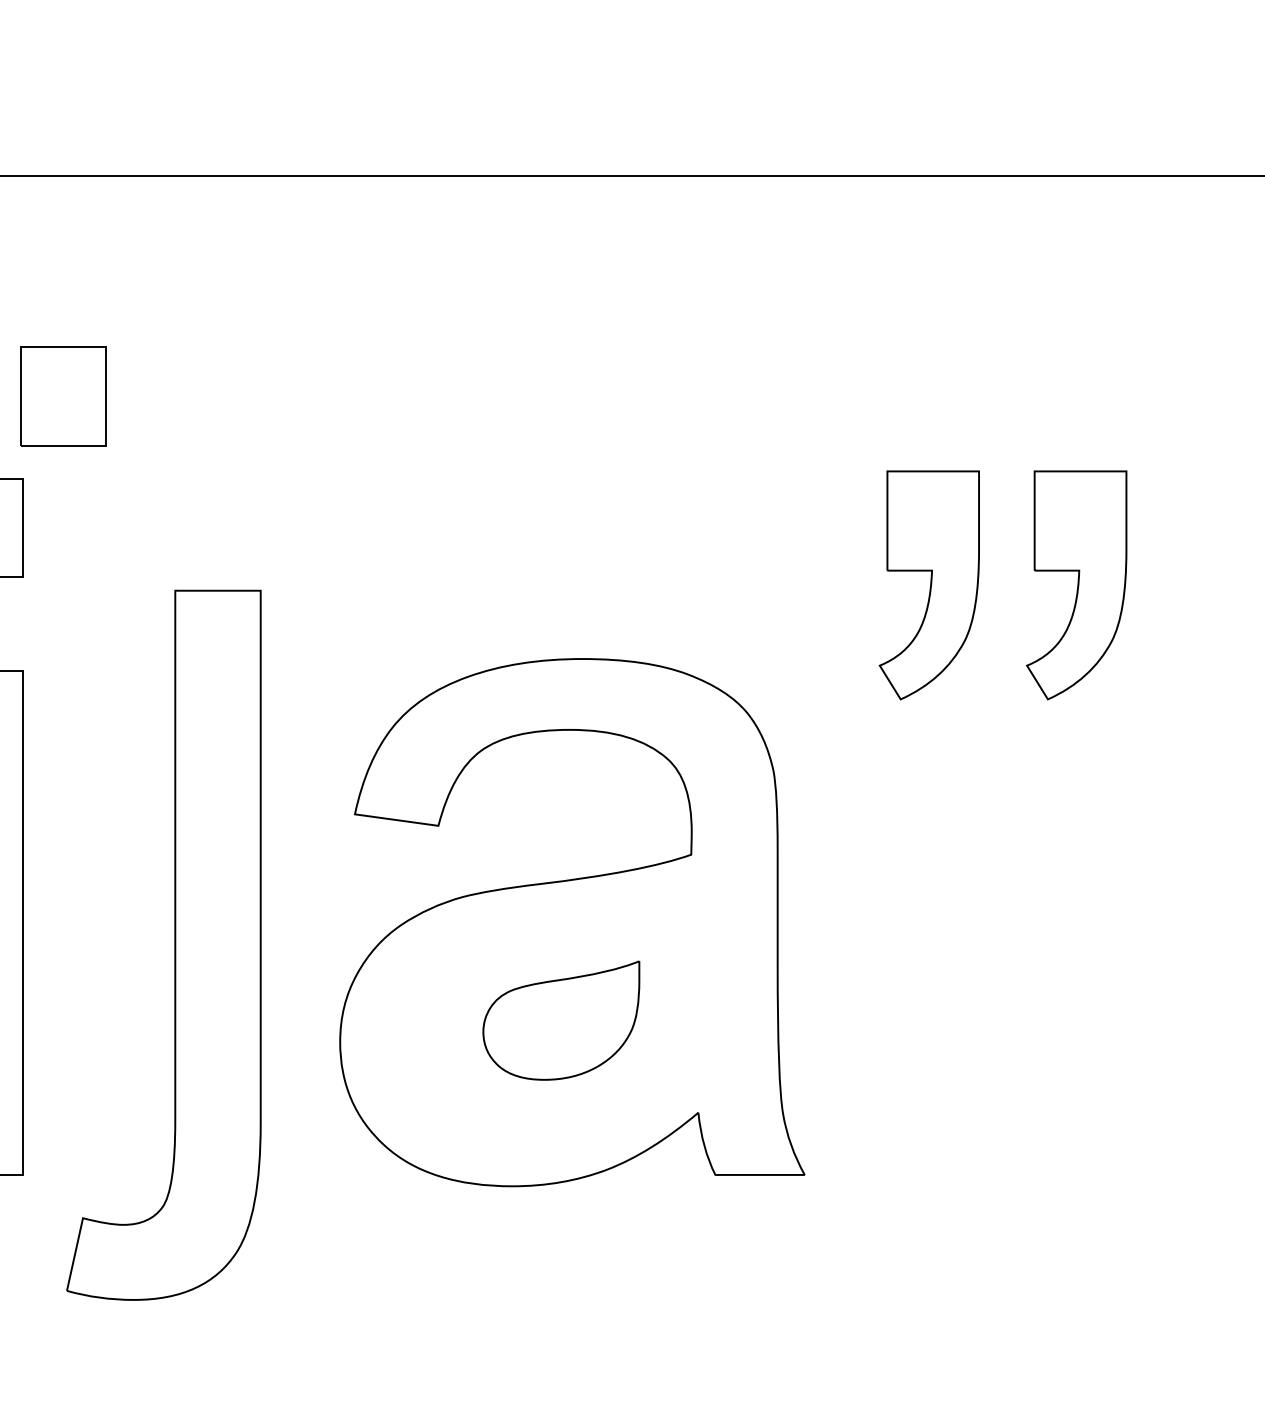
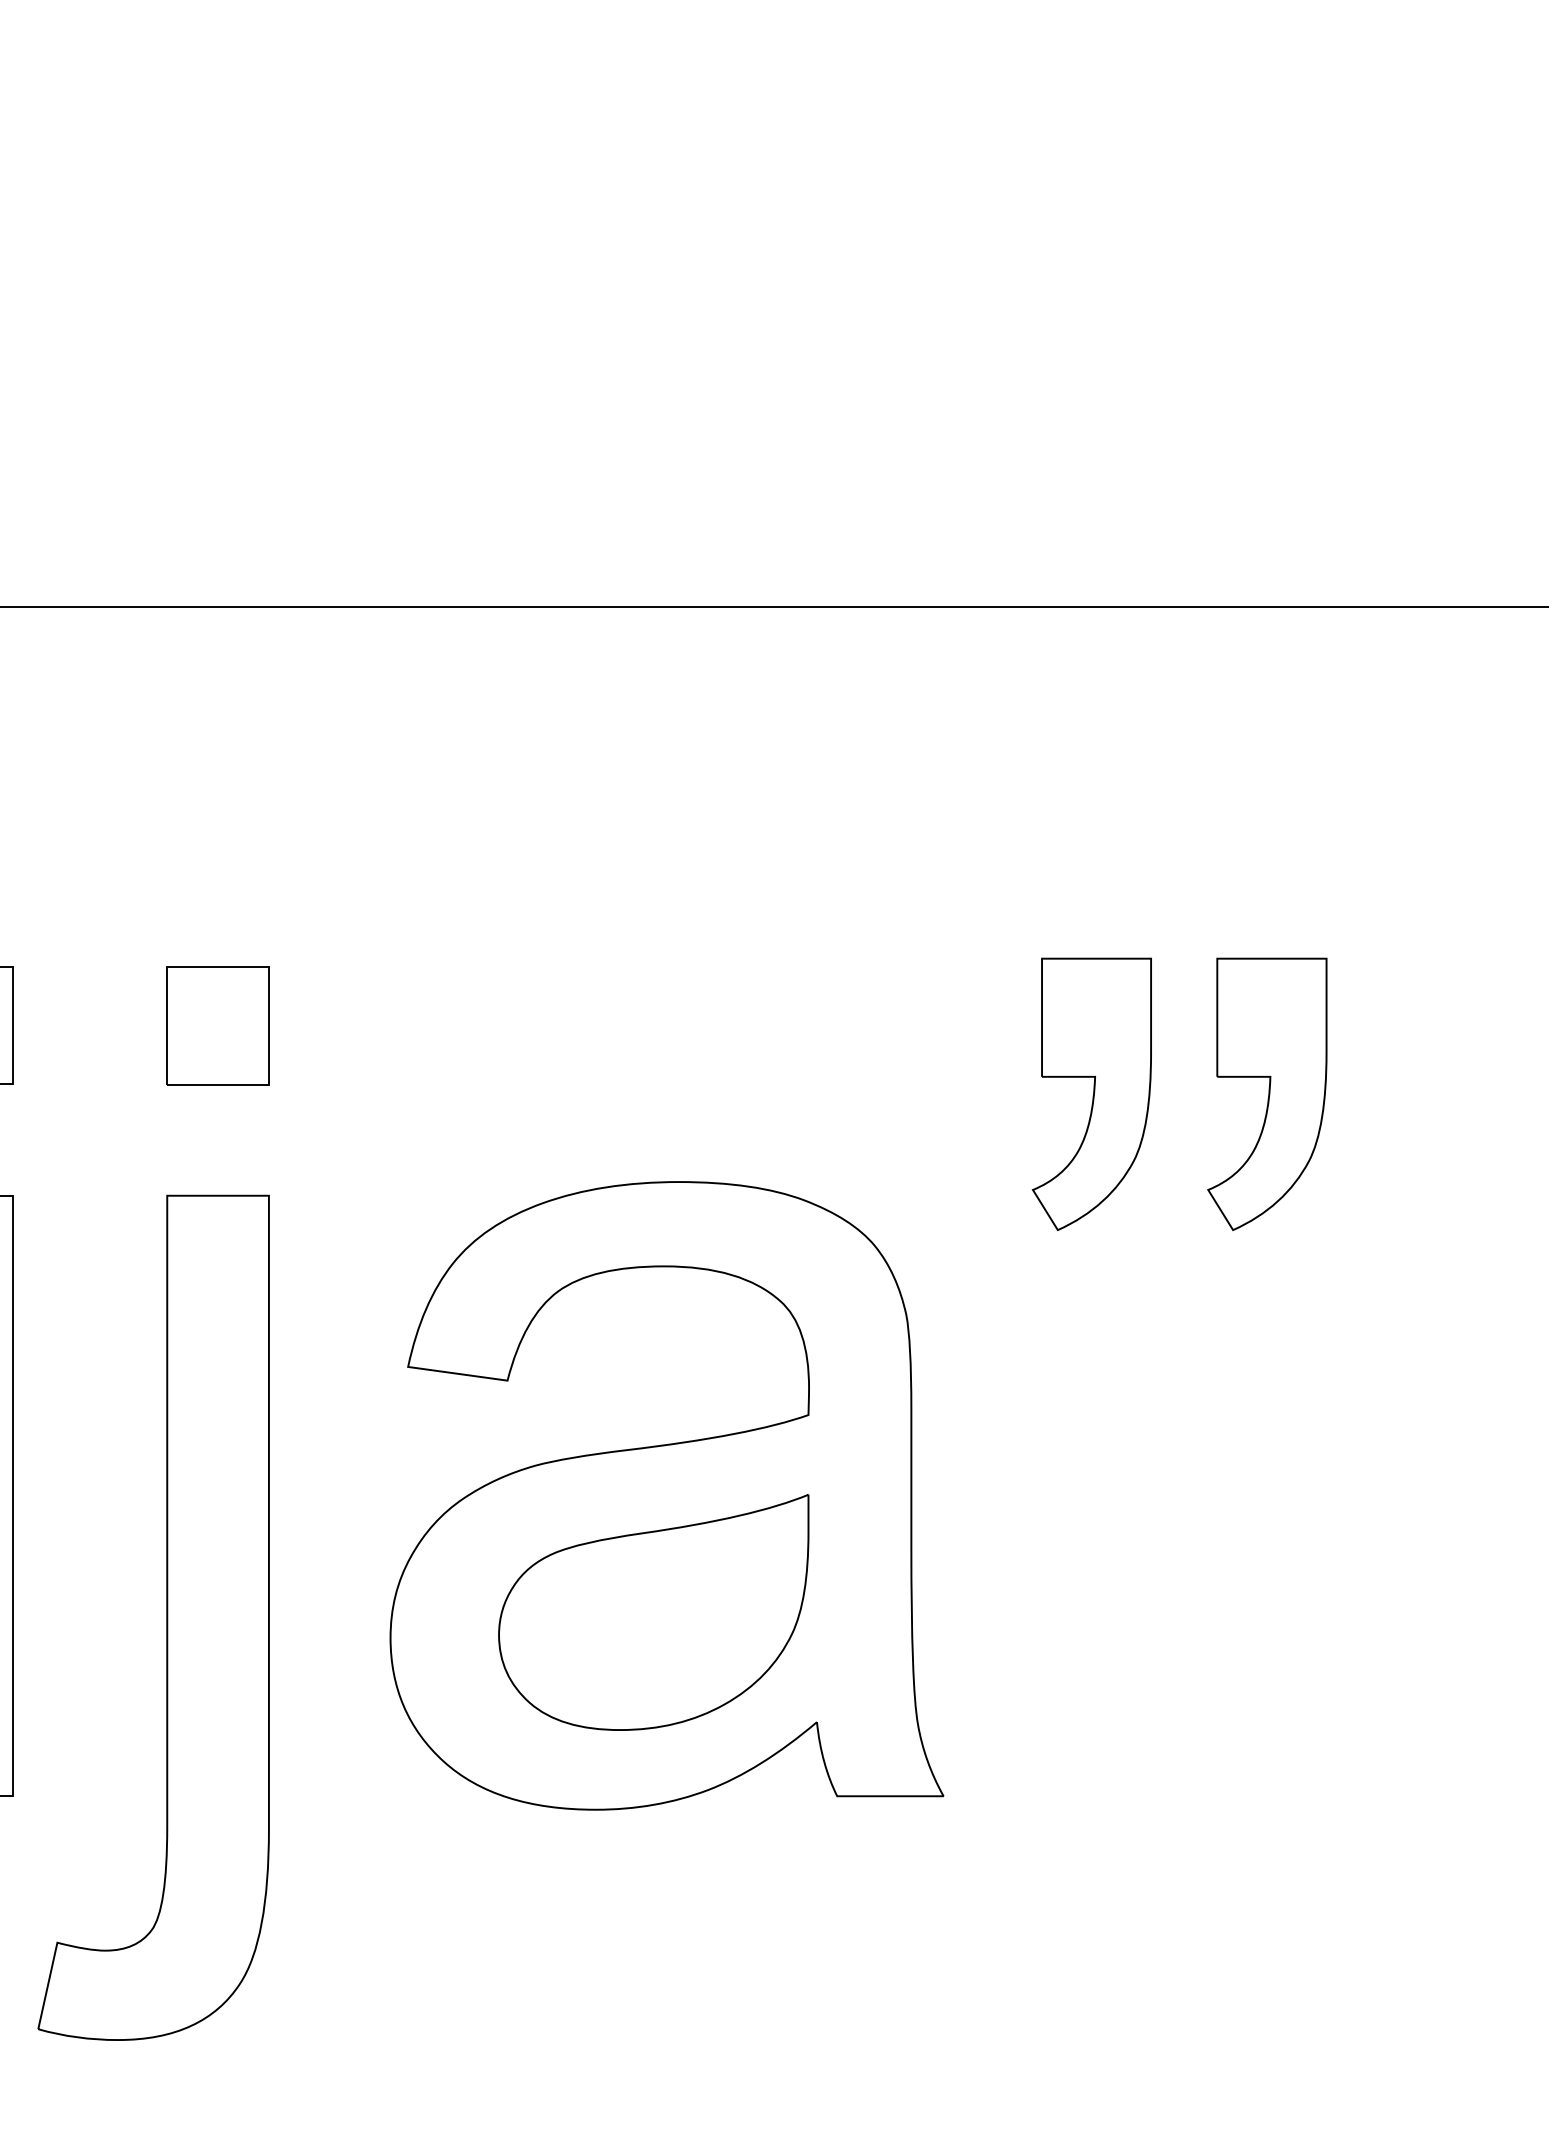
part: (62, 395) -> (217, 1025), moved
part: (174, 945) -> (166, 1617), moved
part: (561, 1020) -> (653, 1612), size x1.67

